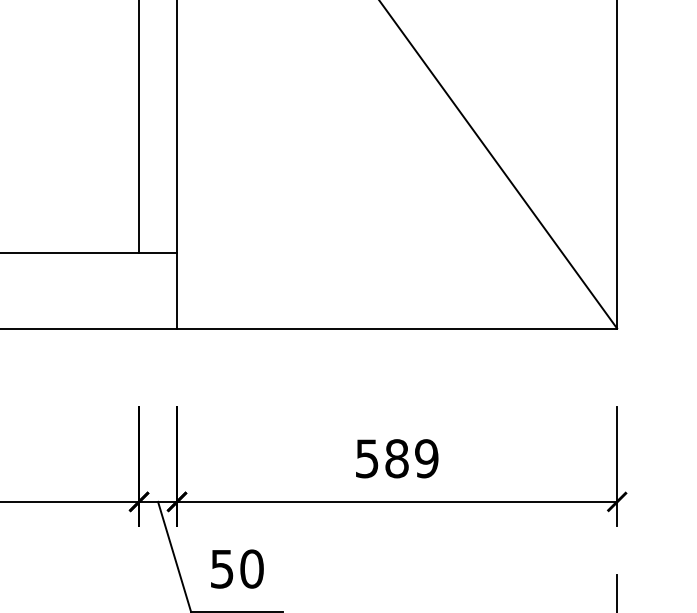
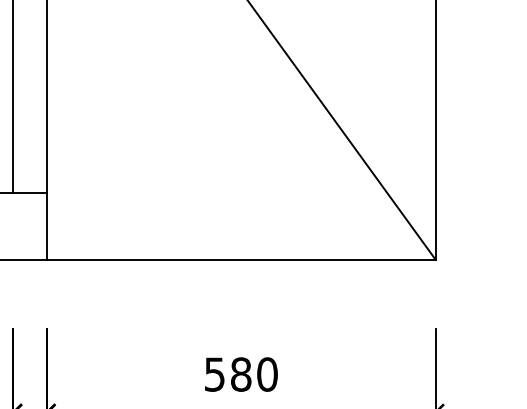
text: (426, 458) -> (267, 374), 589 -> 580

